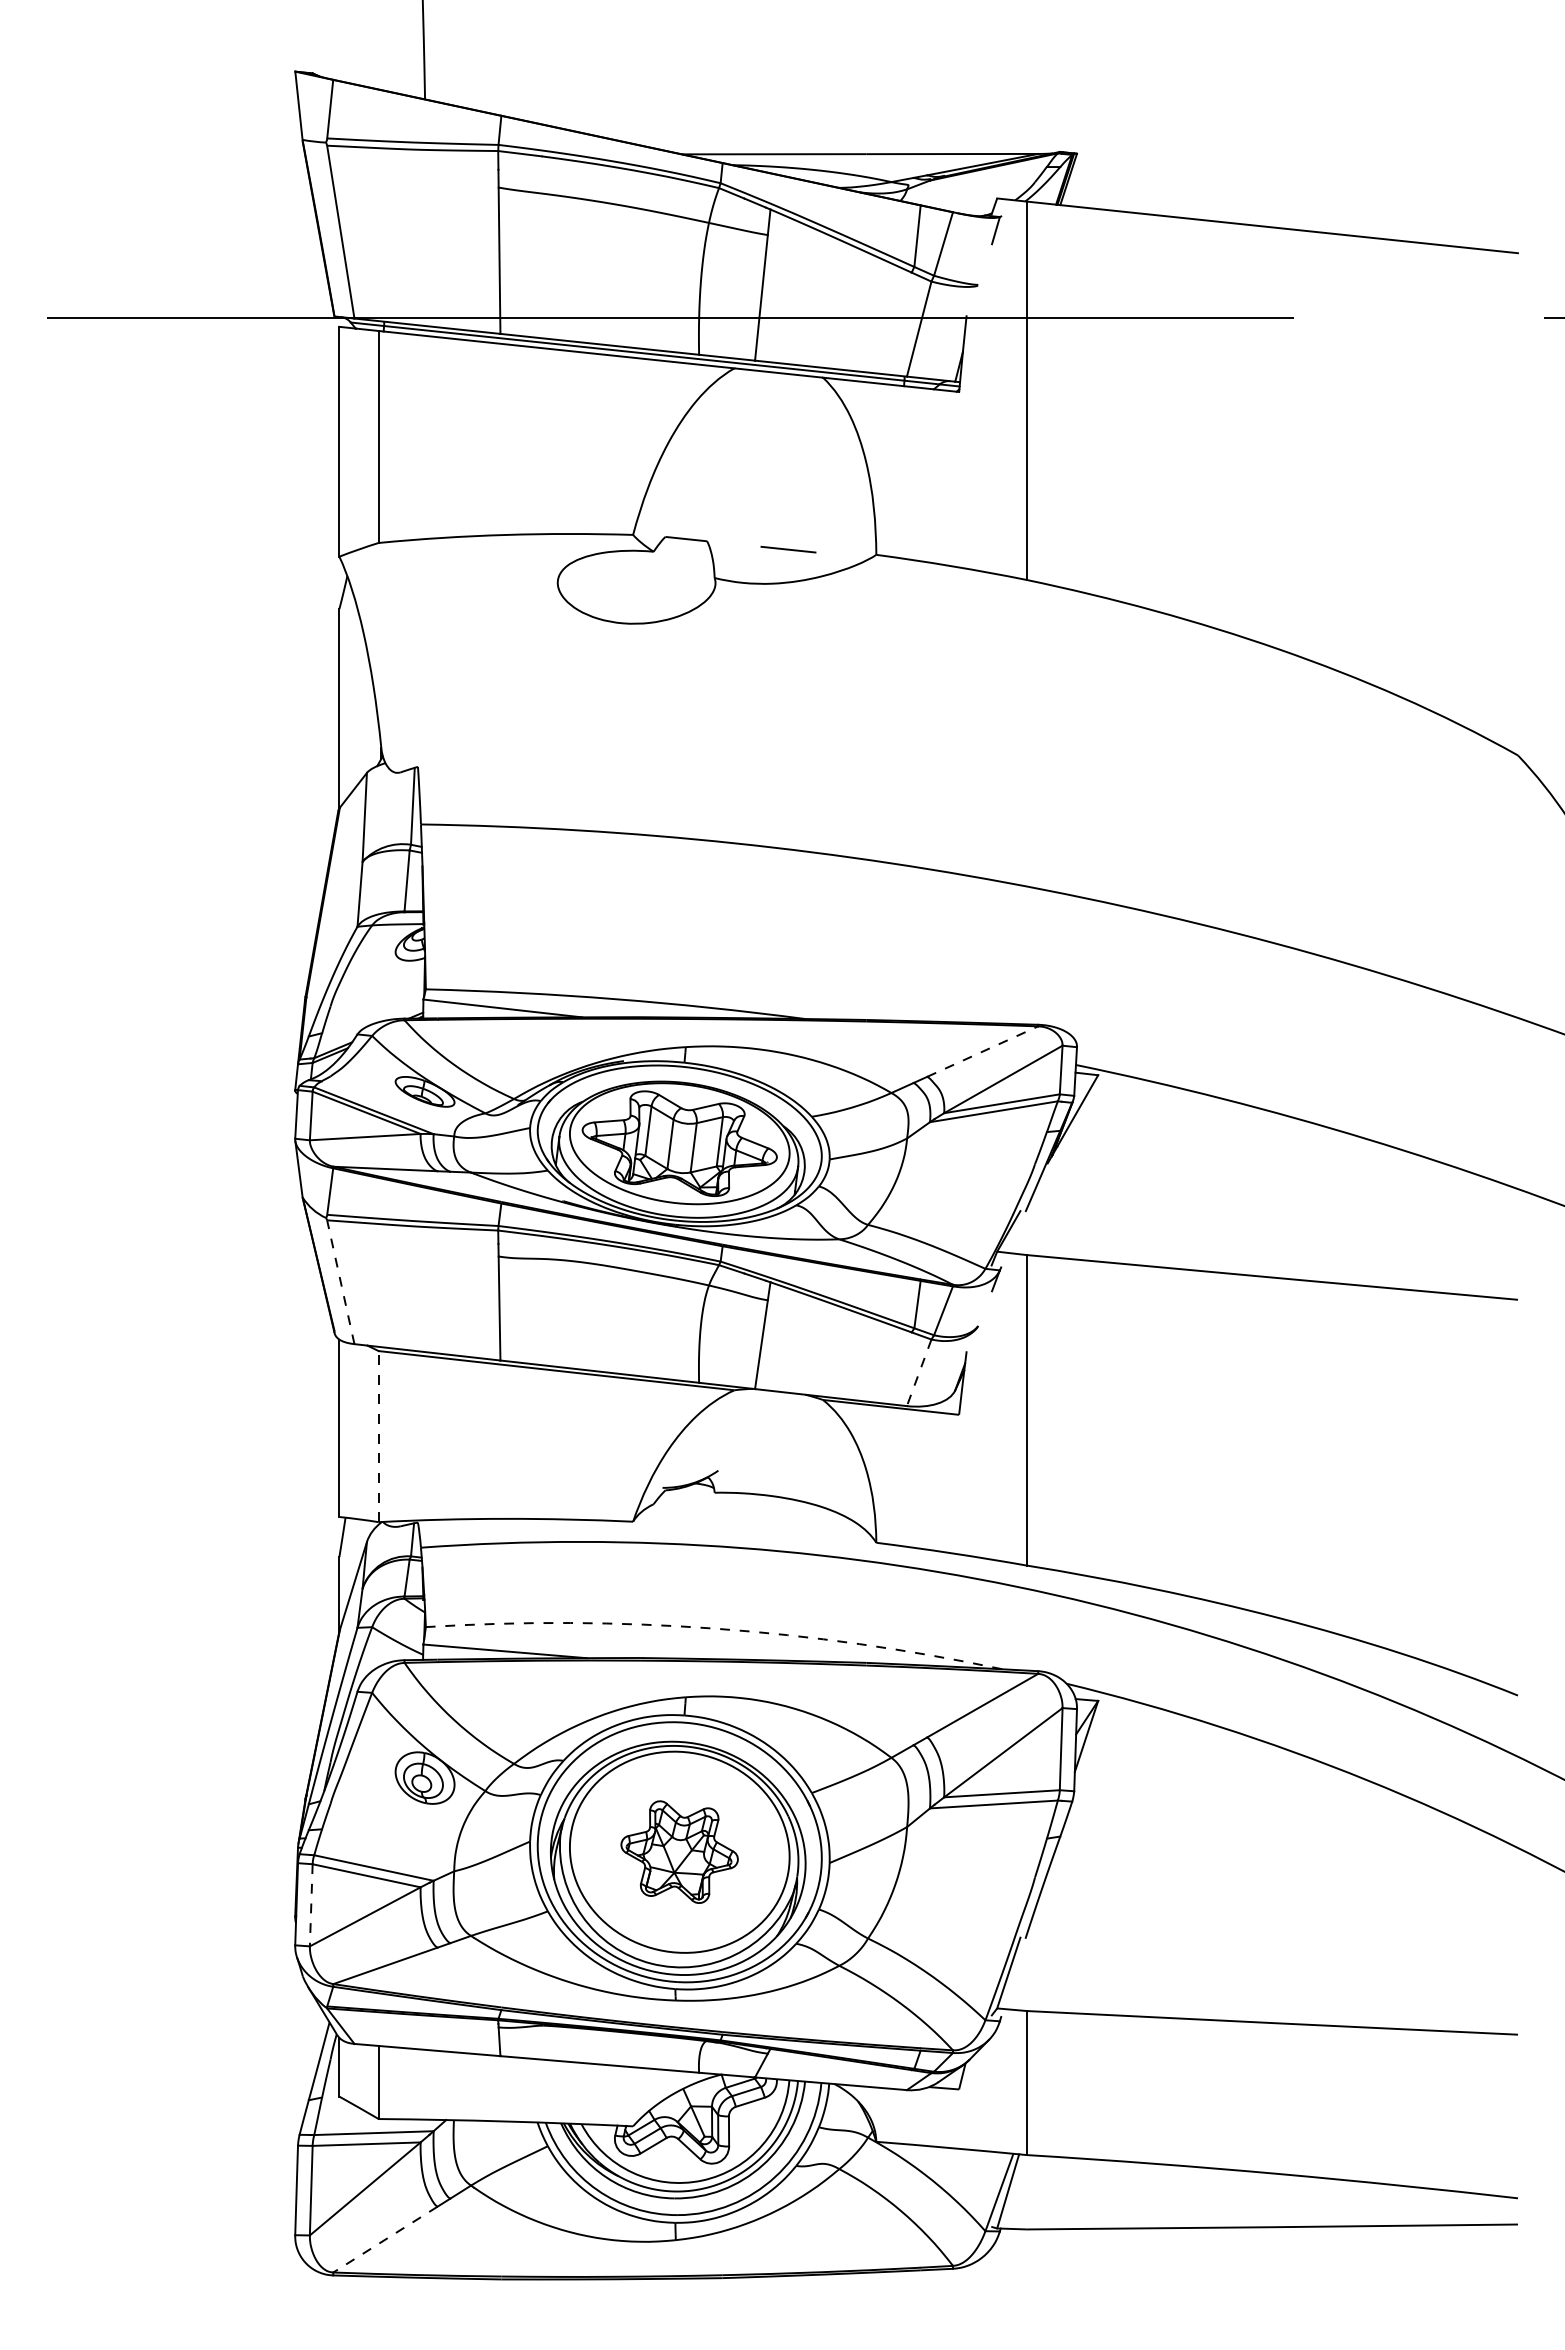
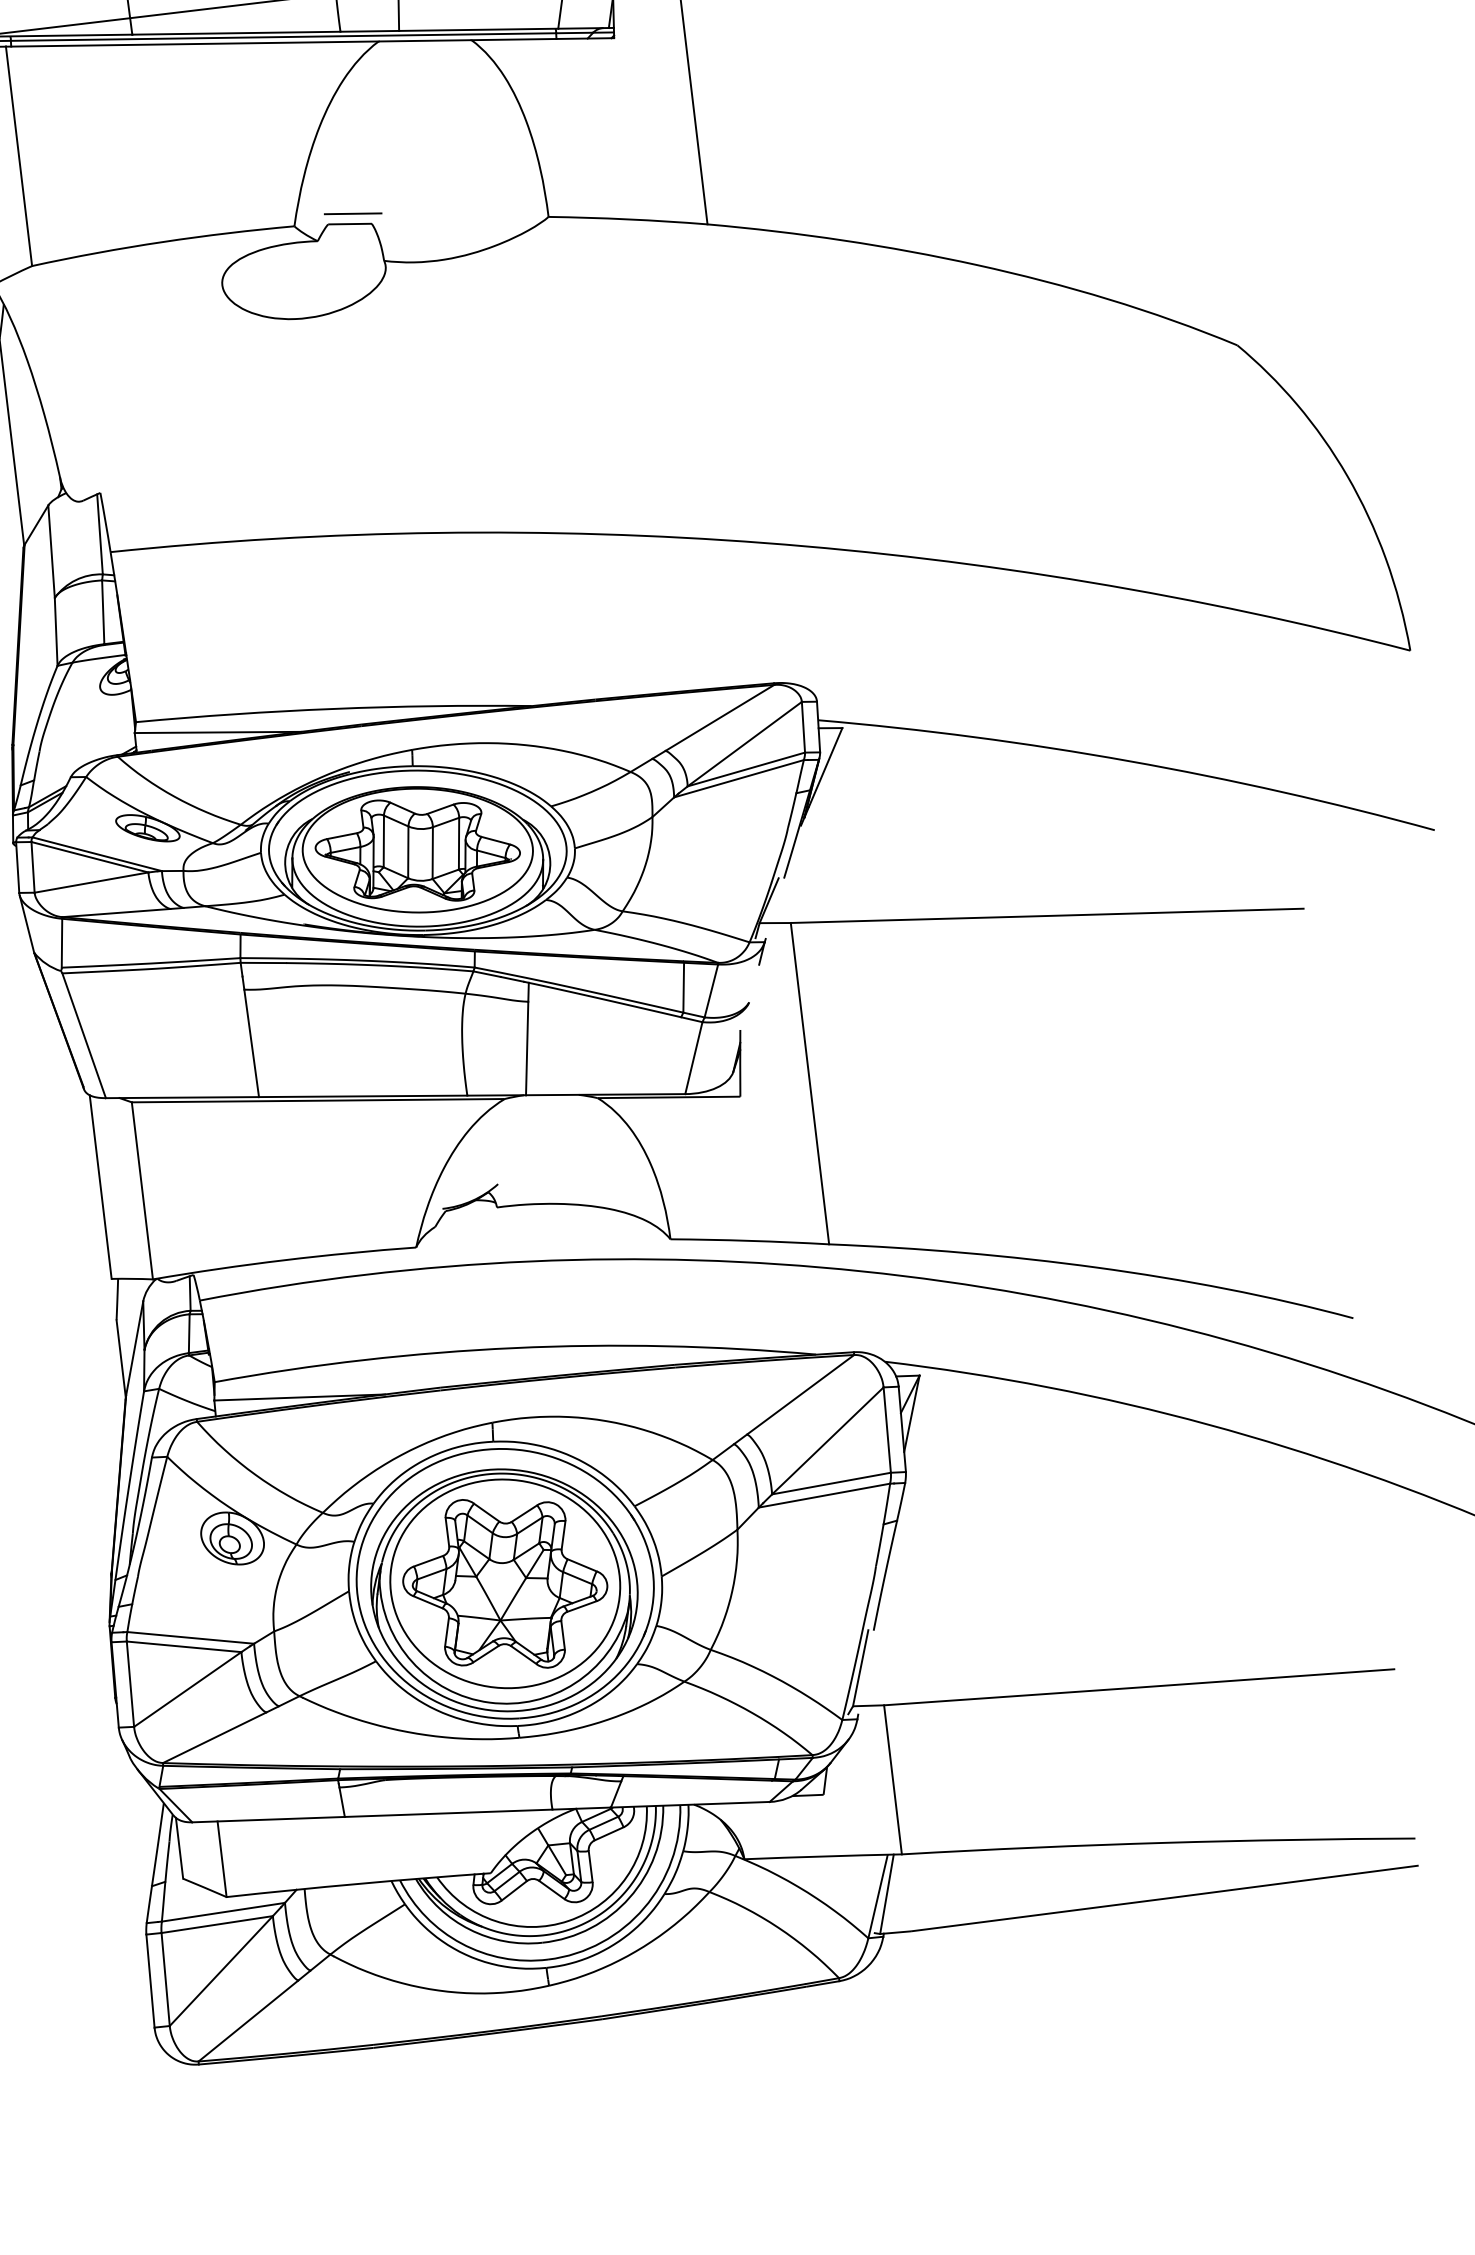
line: (788, 549) -> (353, 213), moved
line: (982, 1051) -> (719, 717), dashed -> solid
line: (340, 1281) -> (83, 1035), dashed -> solid
line: (919, 1373) -> (694, 1058), dashed -> solid
line: (378, 1436) -> (142, 1190), dashed -> solid
arc: (715, 1628) -> (514, 1347), dashed -> solid
part: (679, 1851) -> (504, 1583), size x1.67
line: (311, 1905) -> (130, 1684), dashed -> solid
line: (385, 2239) -> (248, 2020), dashed -> solid

